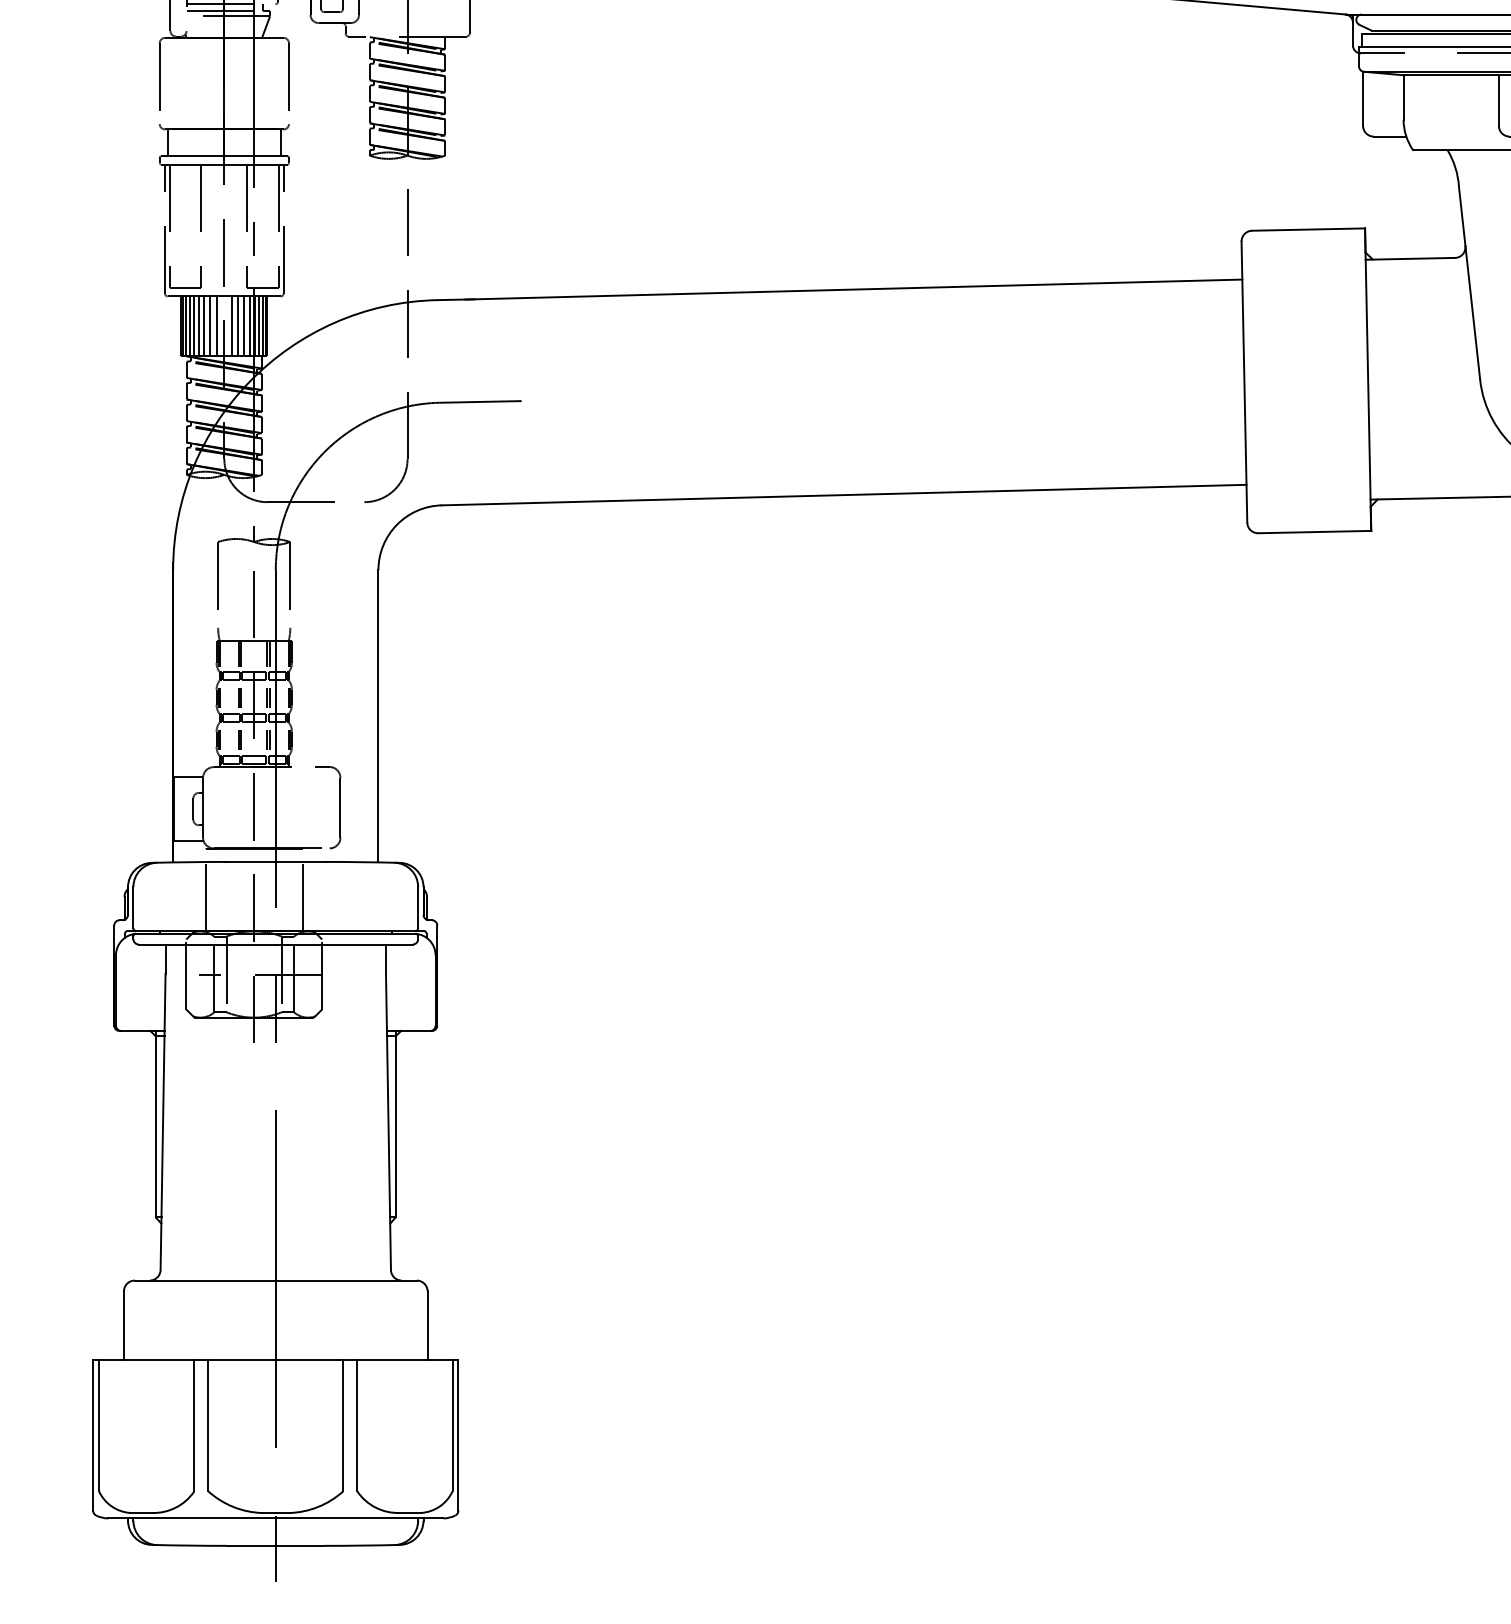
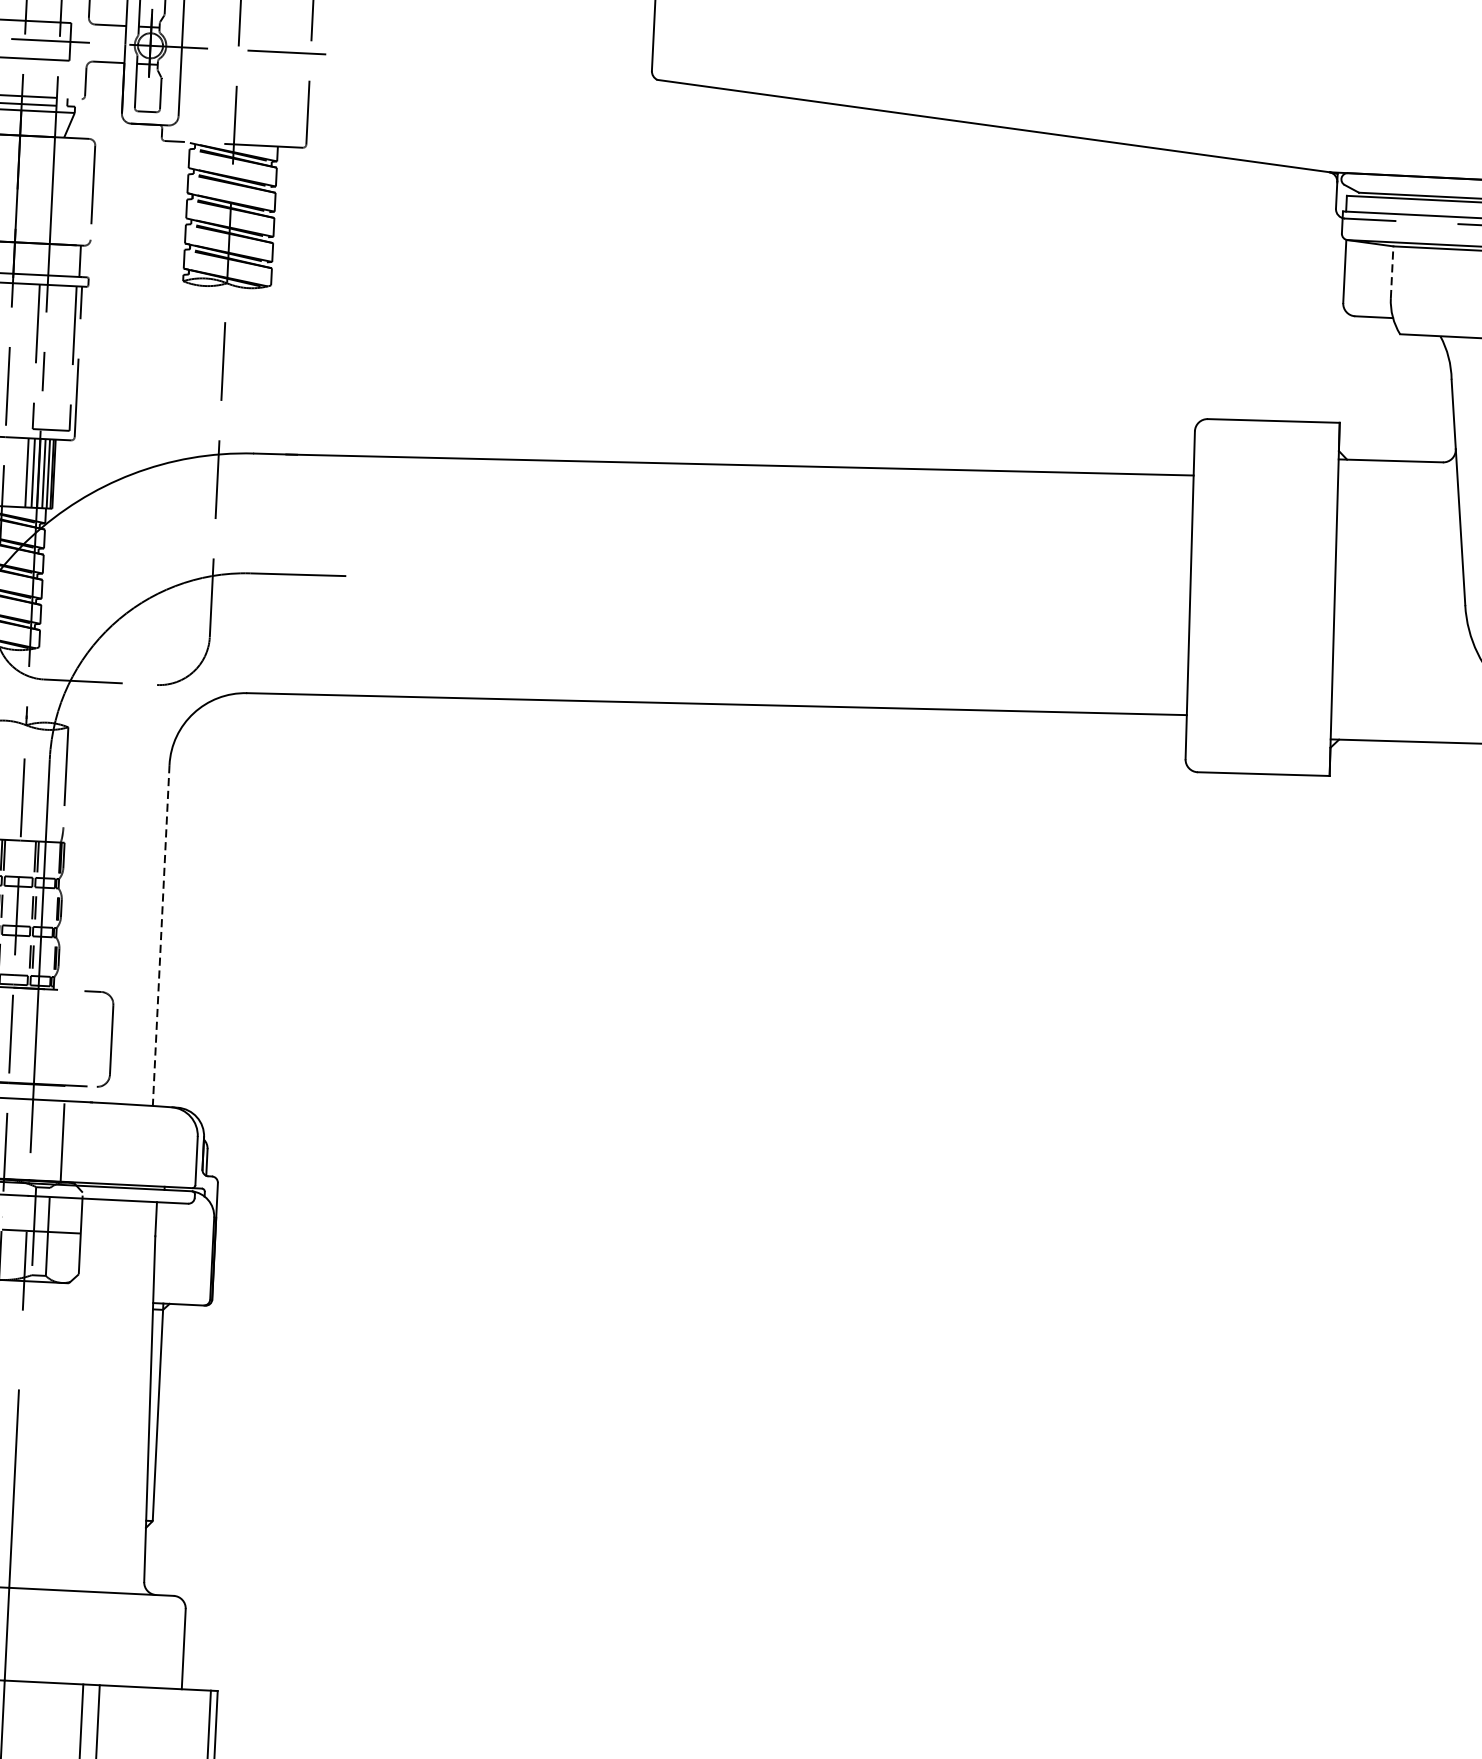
line: (1403, 96) -> (1392, 271), solid -> dashed
line: (231, 325) -> (12, 471), removed
line: (238, 325) -> (20, 471), removed
line: (378, 716) -> (161, 935), solid -> dashed

